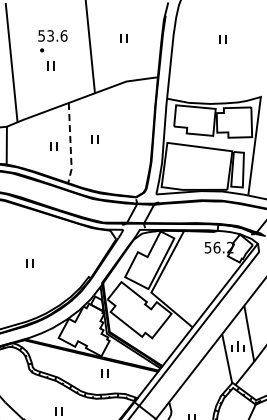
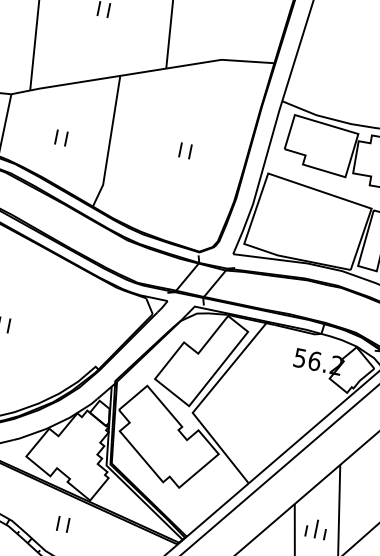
part: (94, 139) -> (184, 150), moved
line: (70, 144) -> (109, 144), dashed -> solid
part: (53, 146) -> (61, 137), moved
part: (104, 373) -> (61, 524), moved

